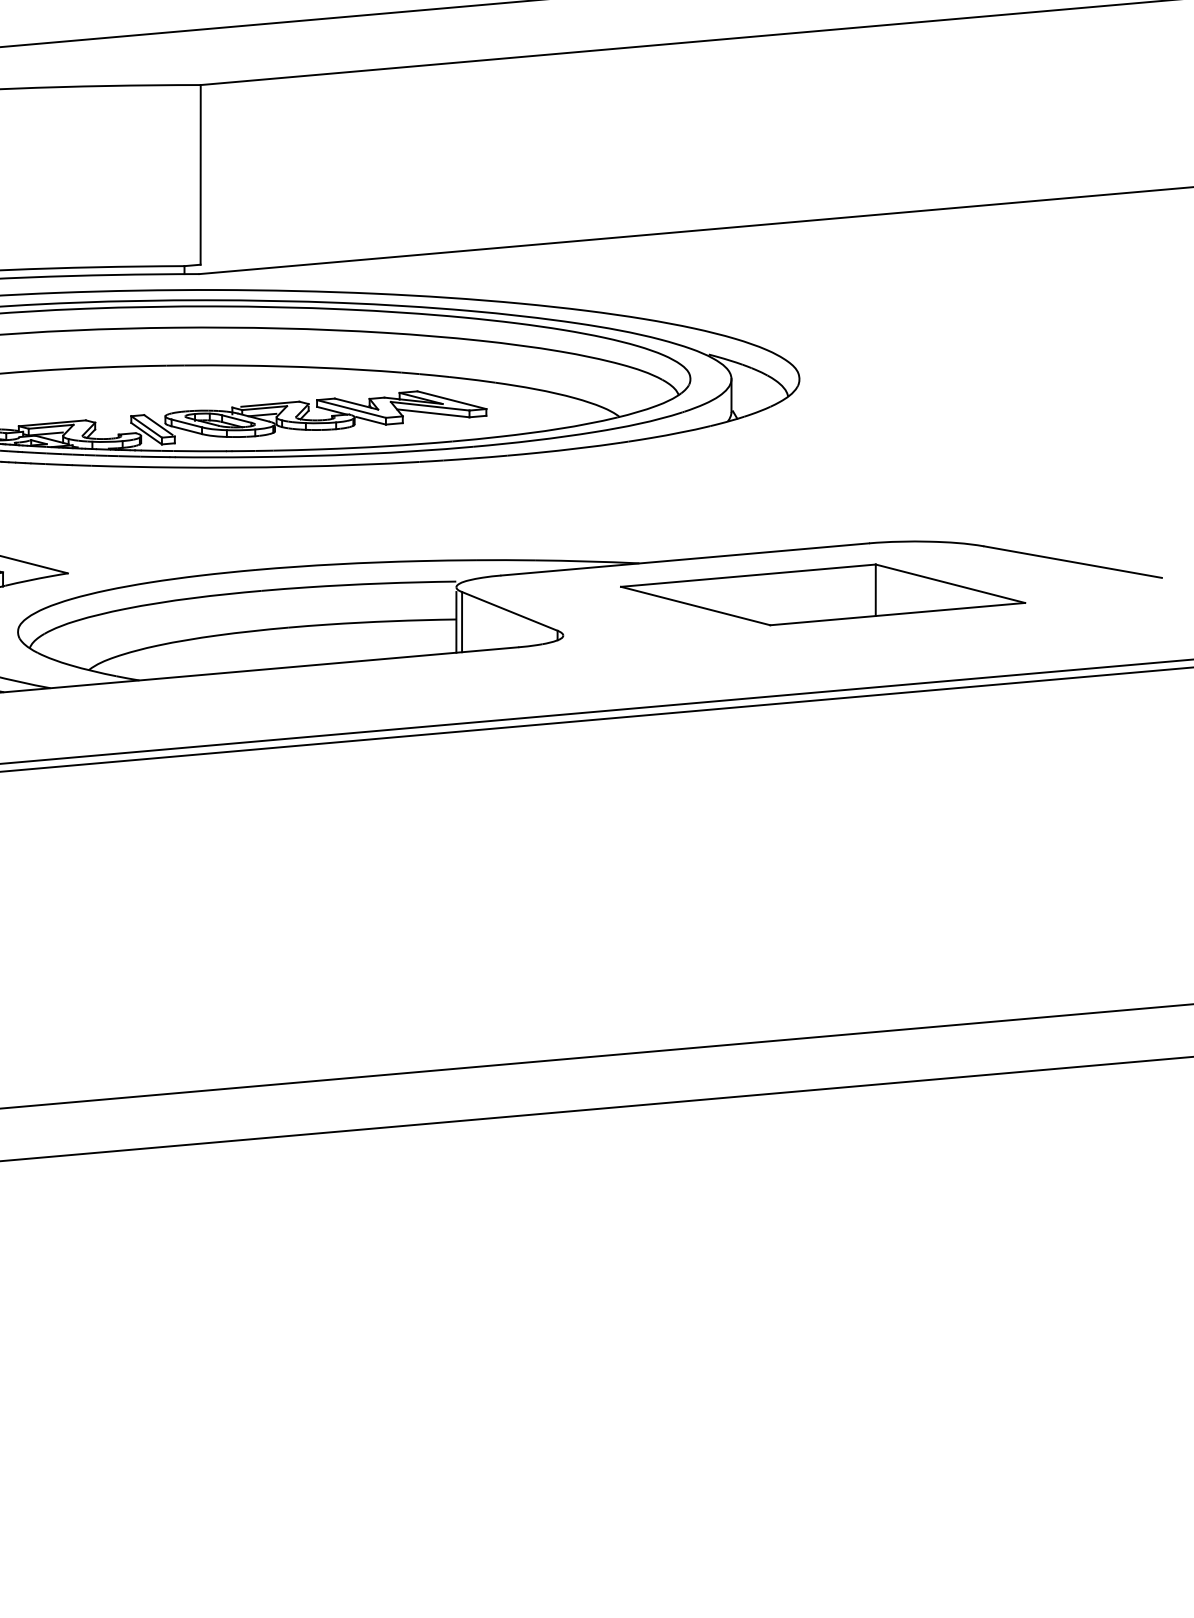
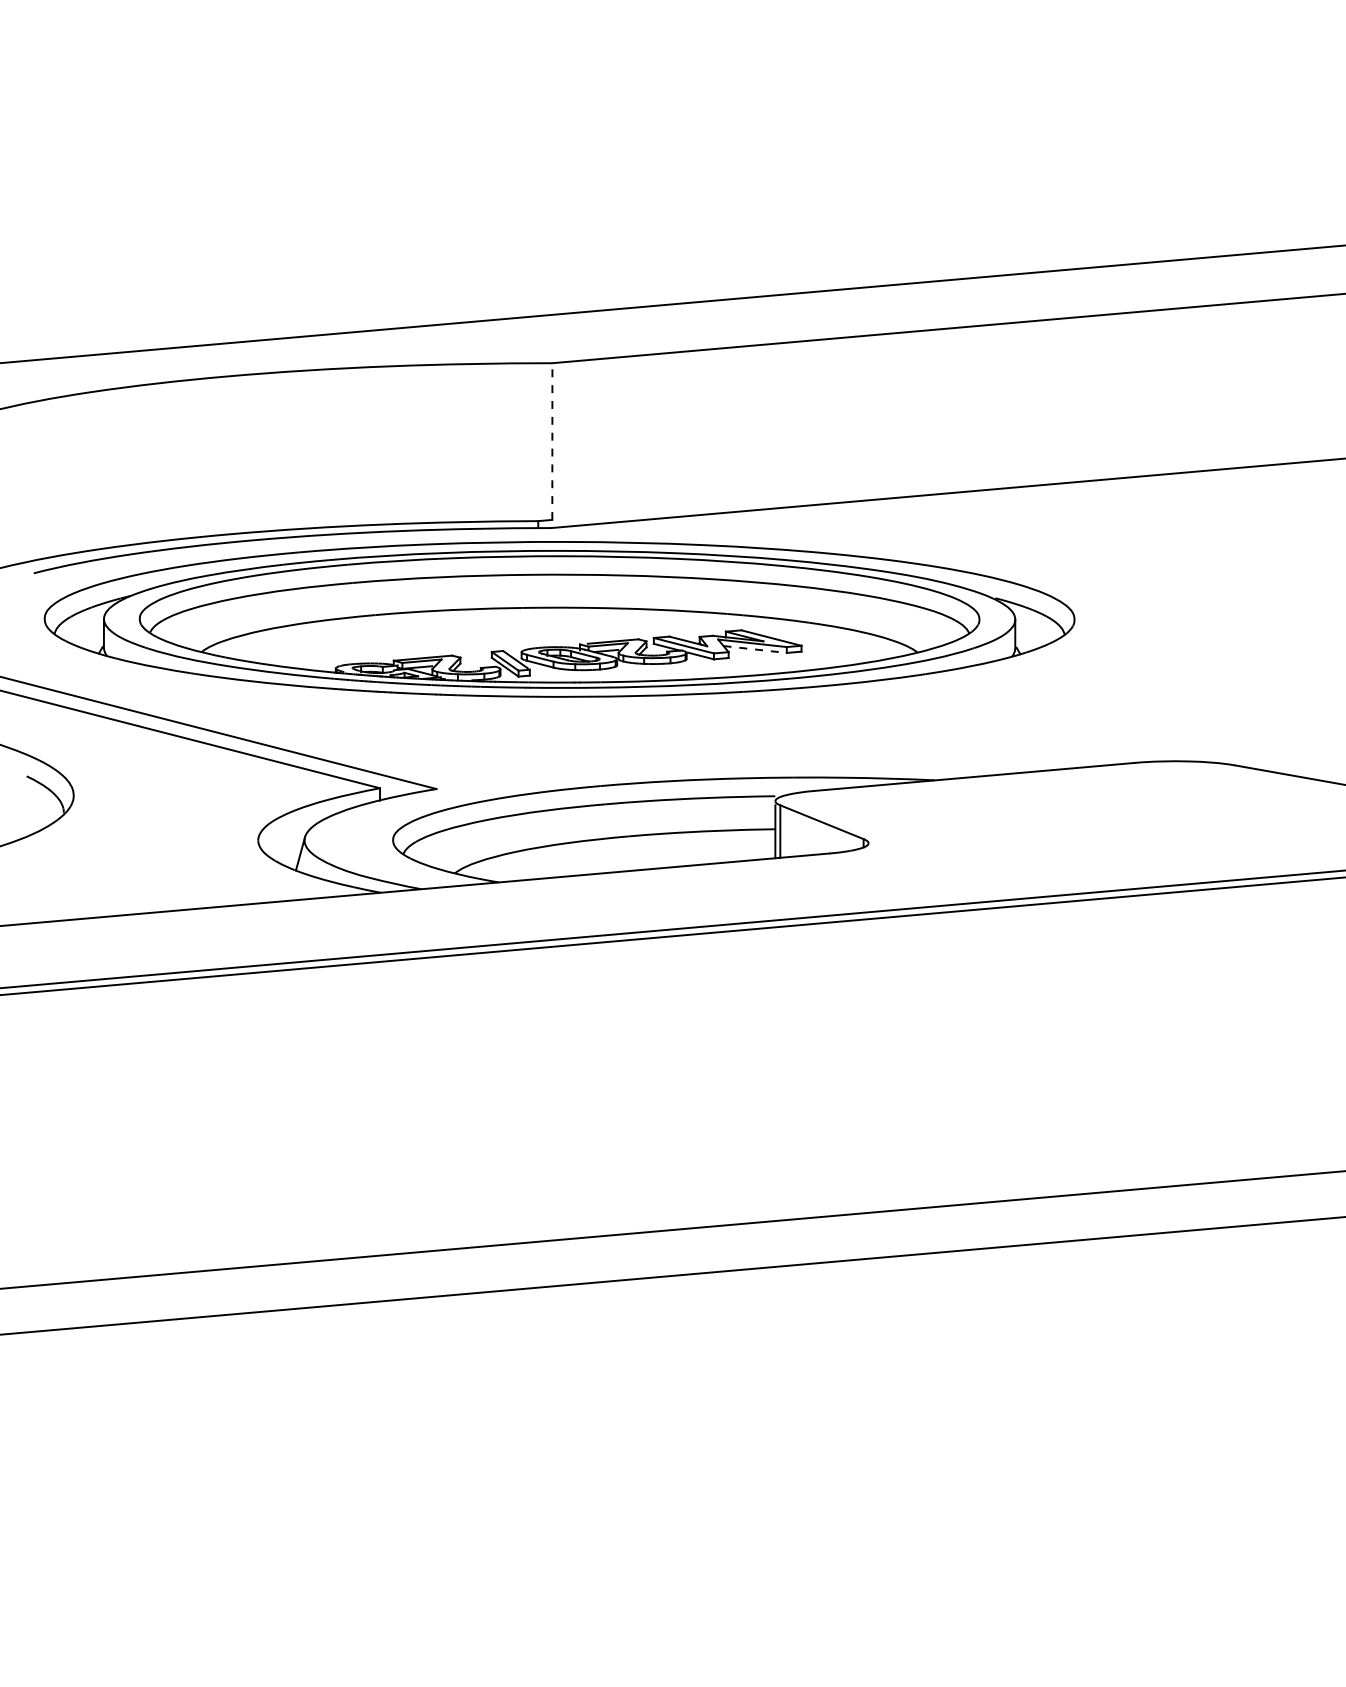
line: (200, 174) -> (552, 441), solid -> dashed
line: (433, 413) -> (755, 649), solid -> dashed
part: (823, 594) -> (1095, 807), removed

